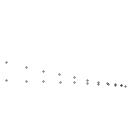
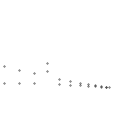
part: (43, 76) -> (47, 67), moved

